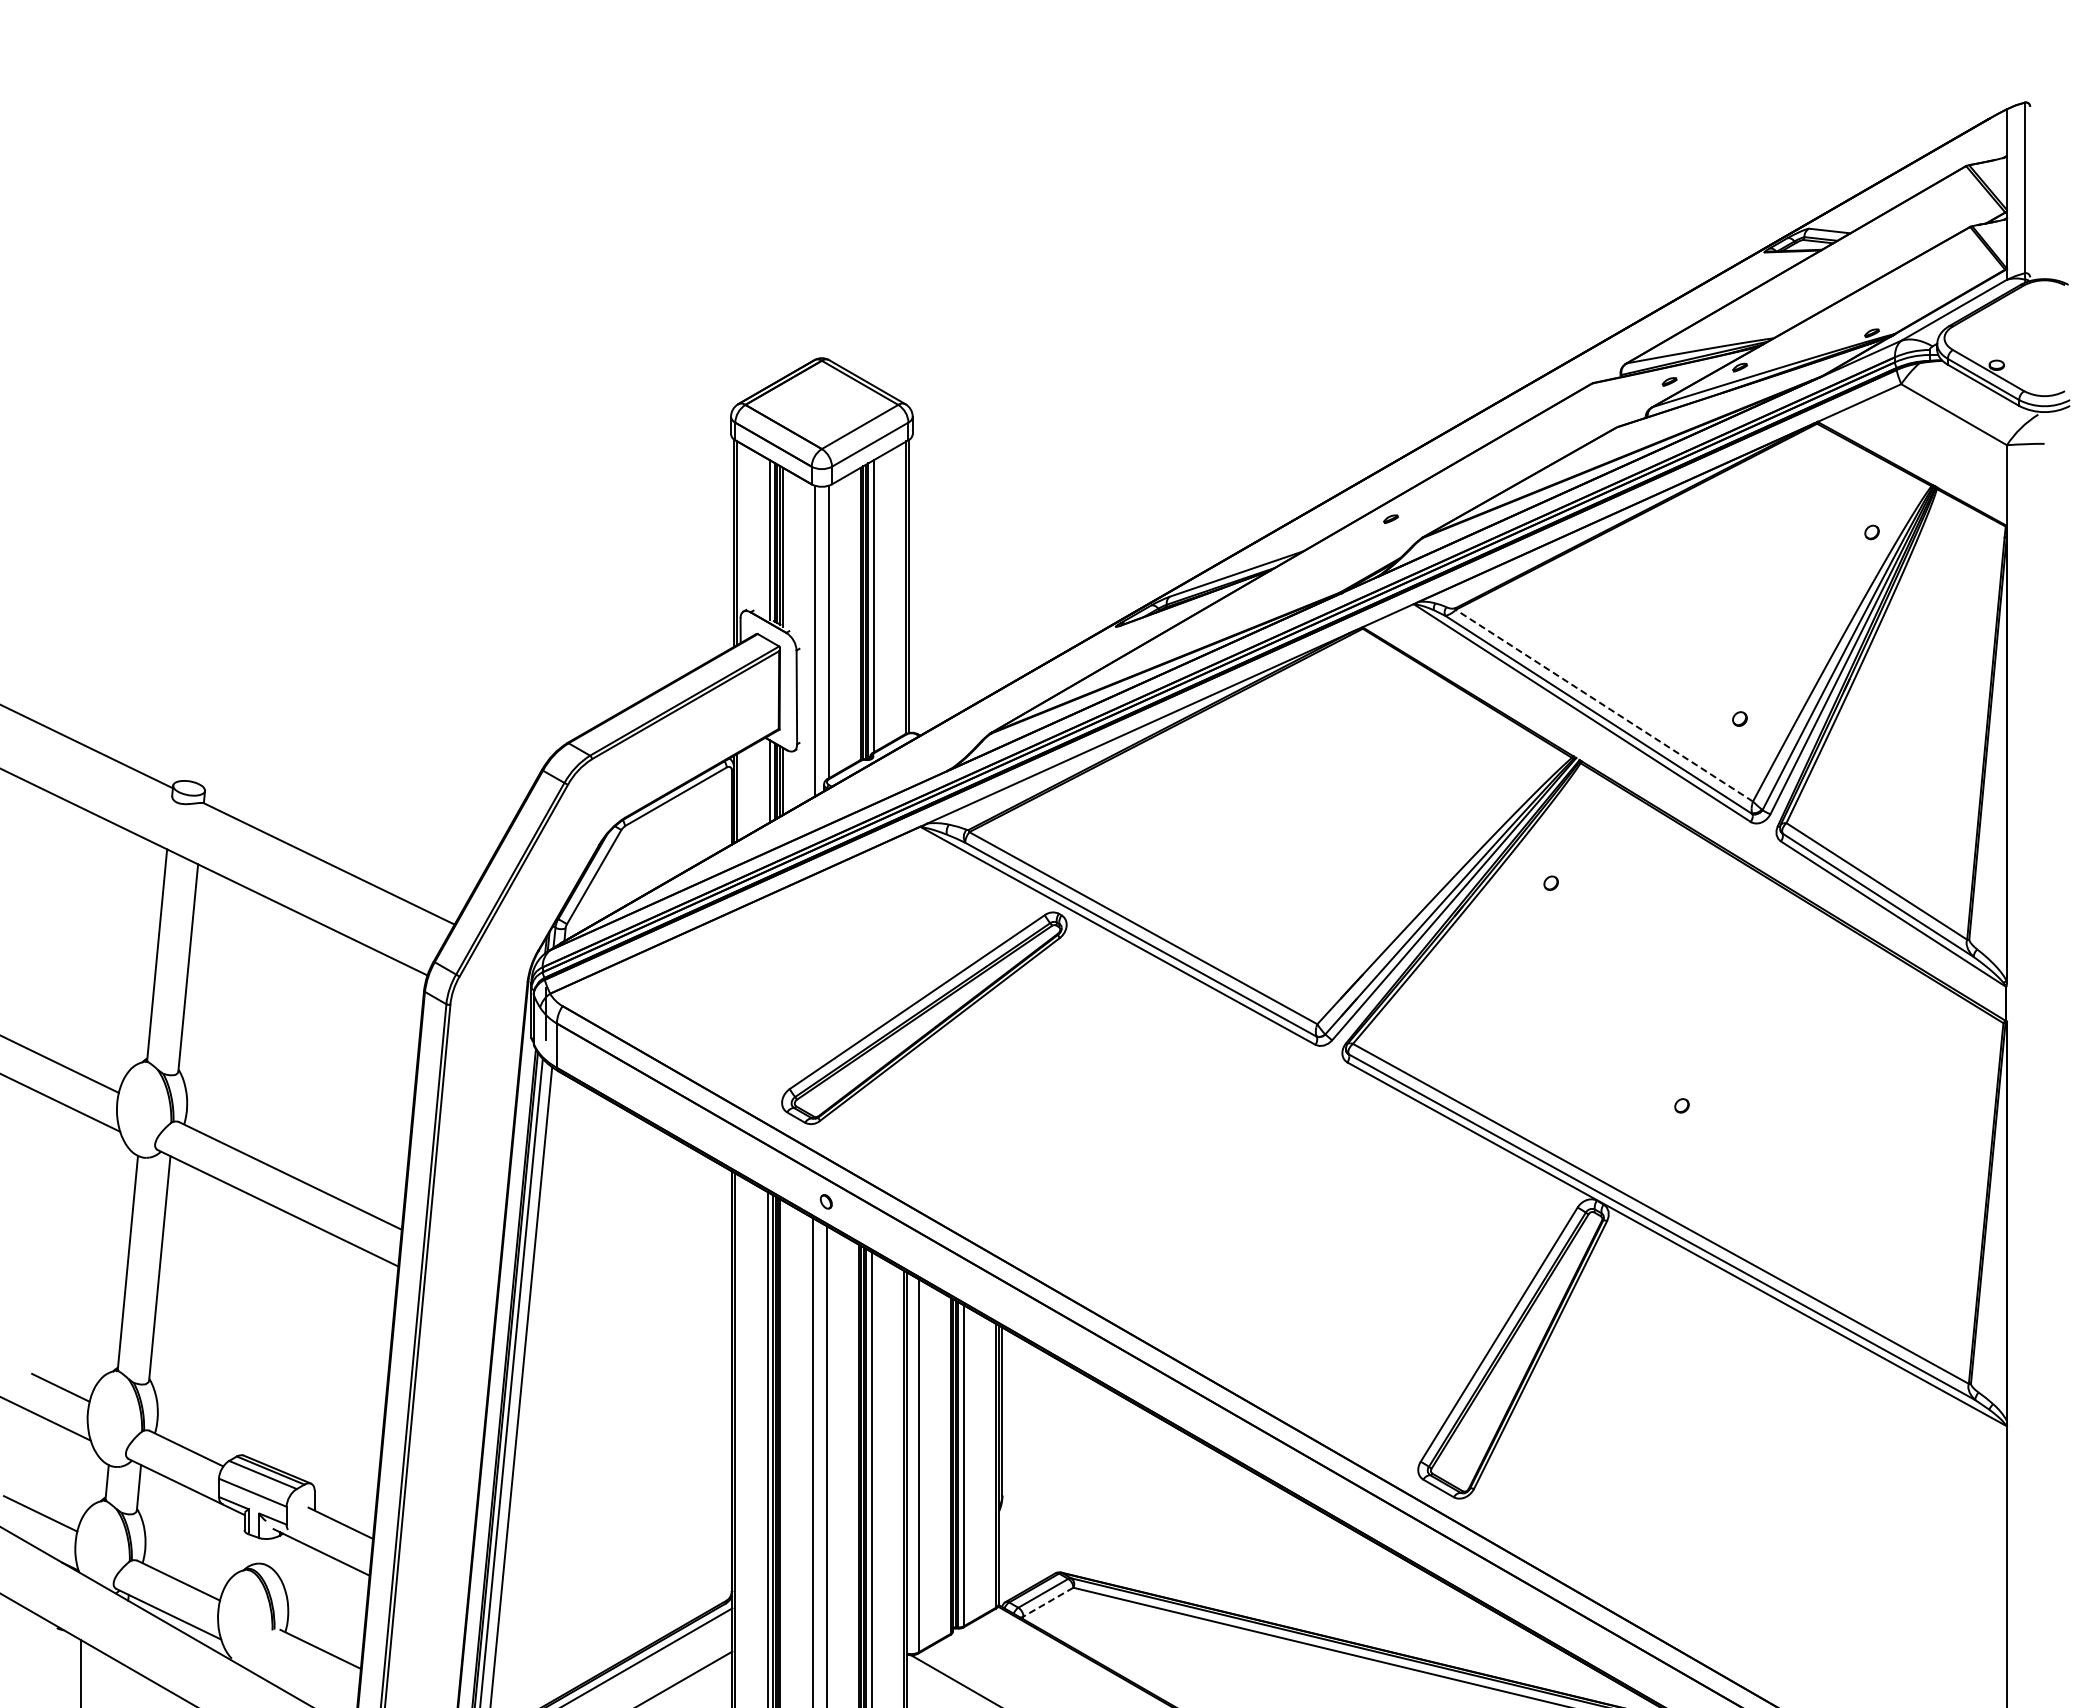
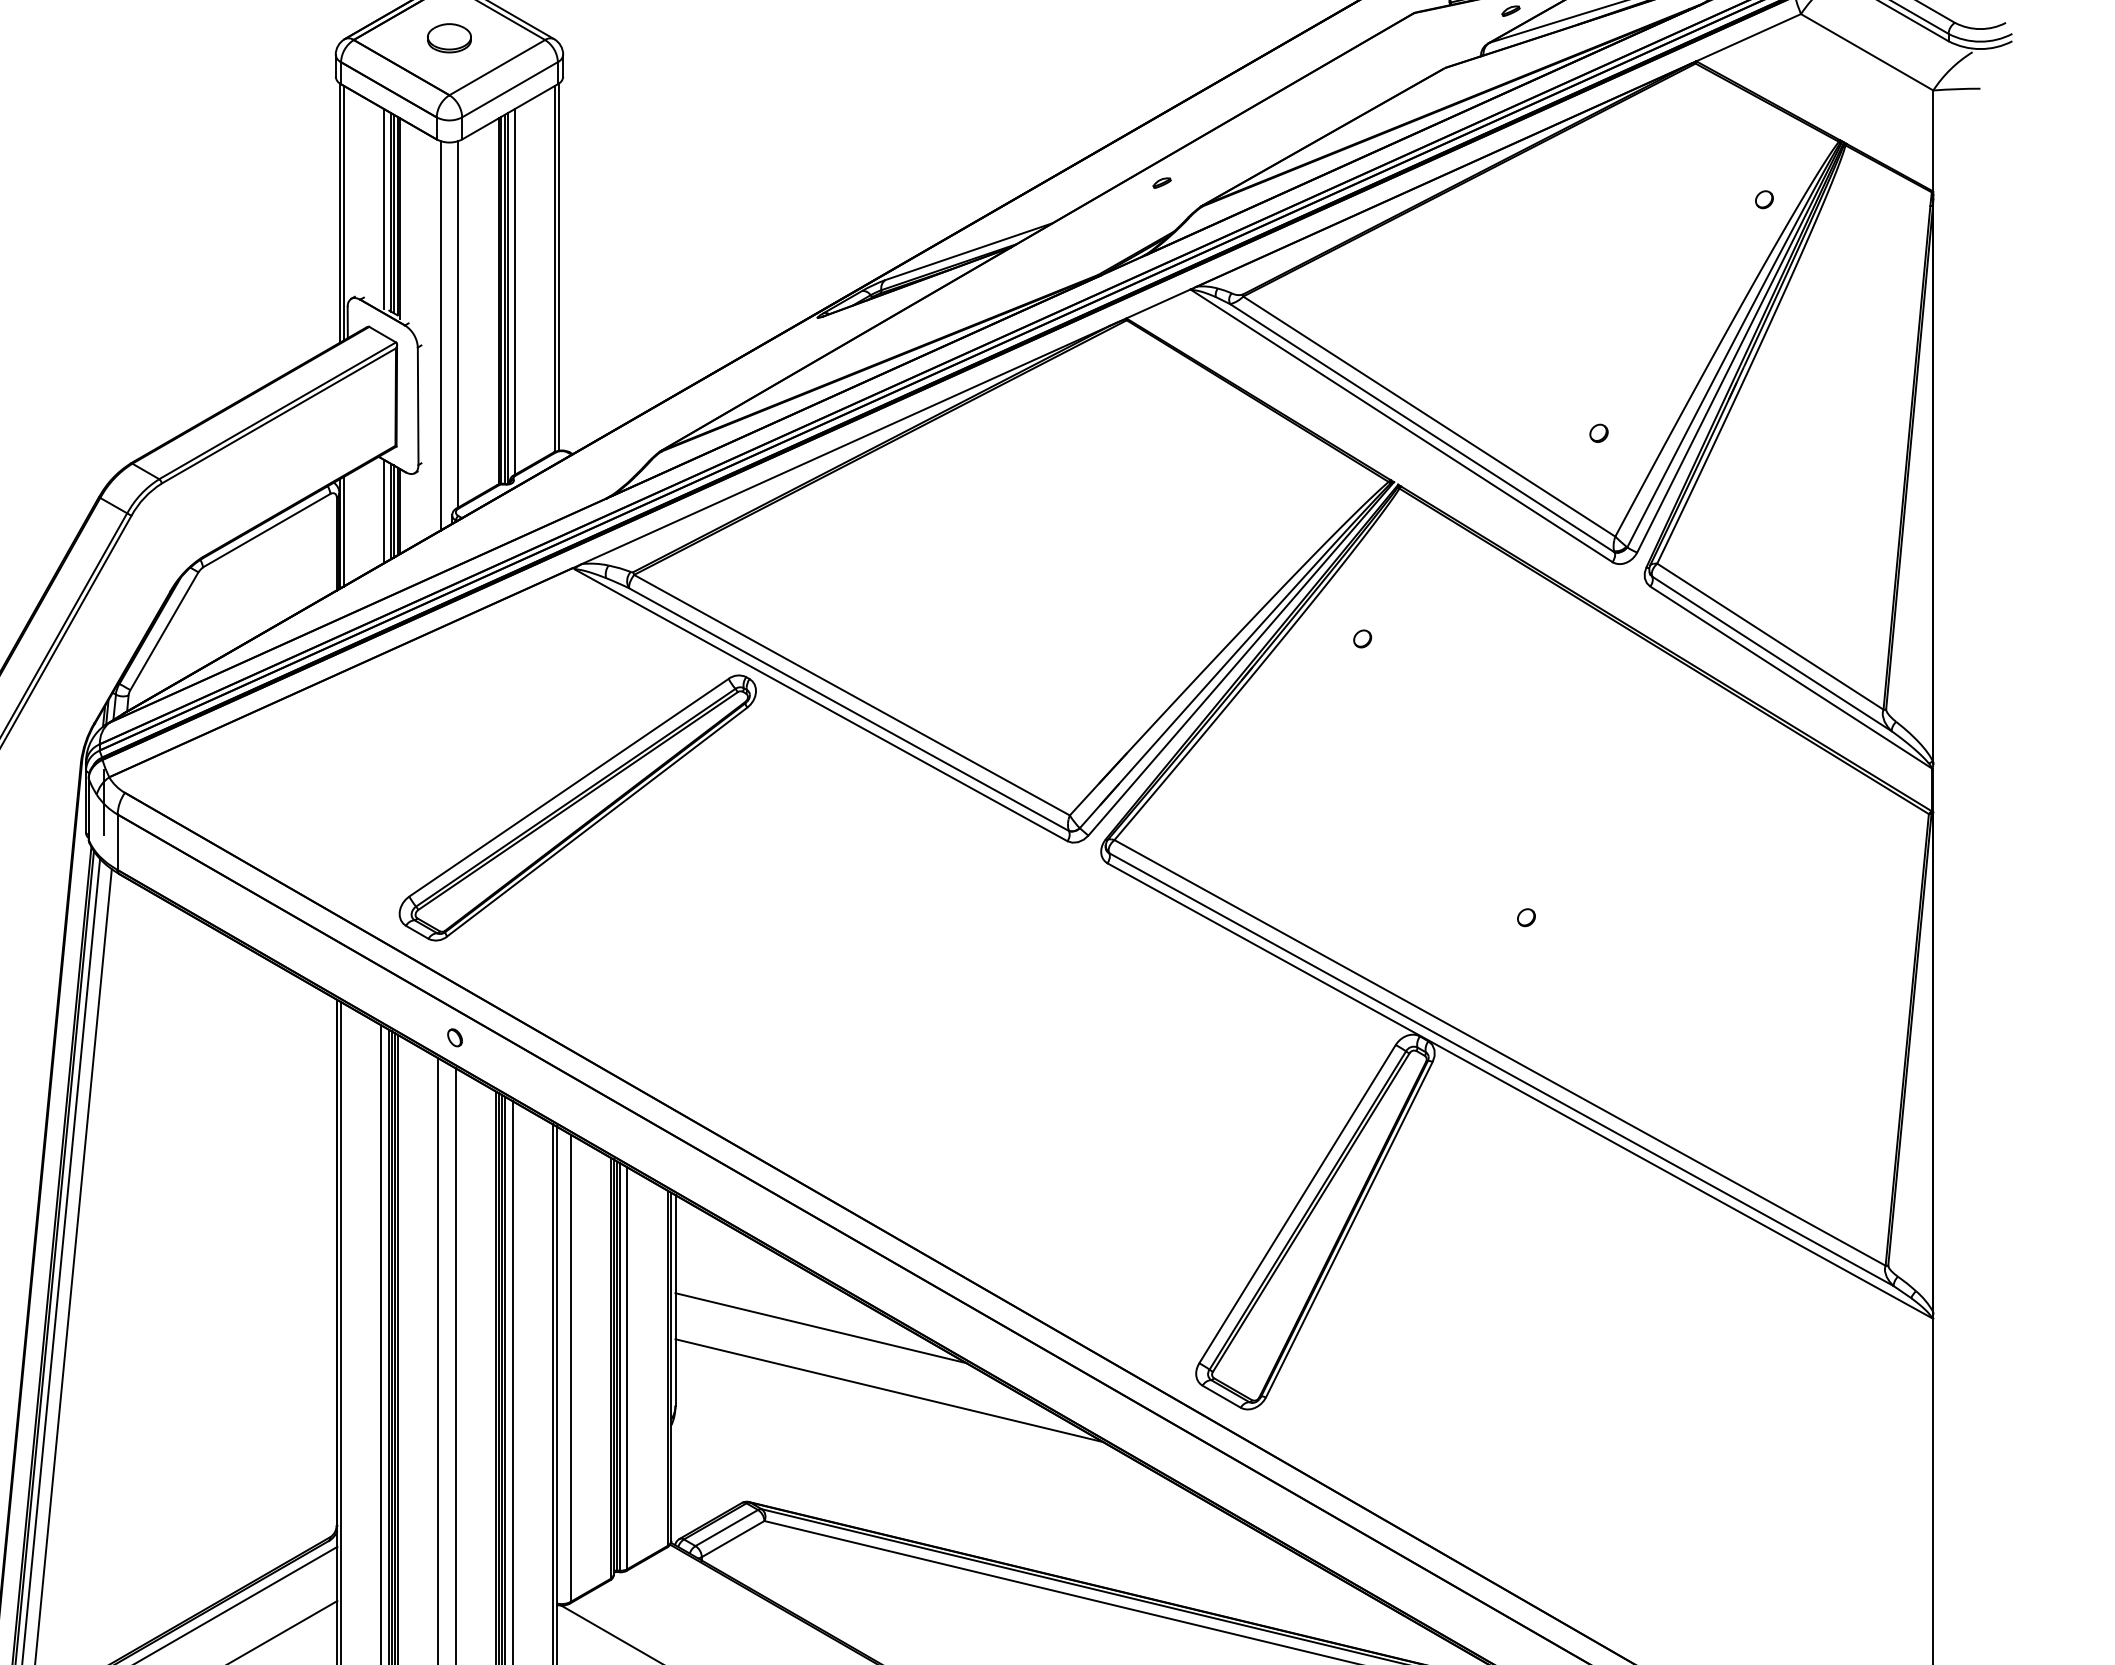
part: (821, 403) -> (449, 38), added
line: (1604, 705) -> (1429, 416), dashed -> solid
line: (1118, 1433) -> (820, 1327), added
line: (1173, 1483) -> (889, 1390), added
line: (1048, 1602) -> (733, 1539), dashed -> solid

